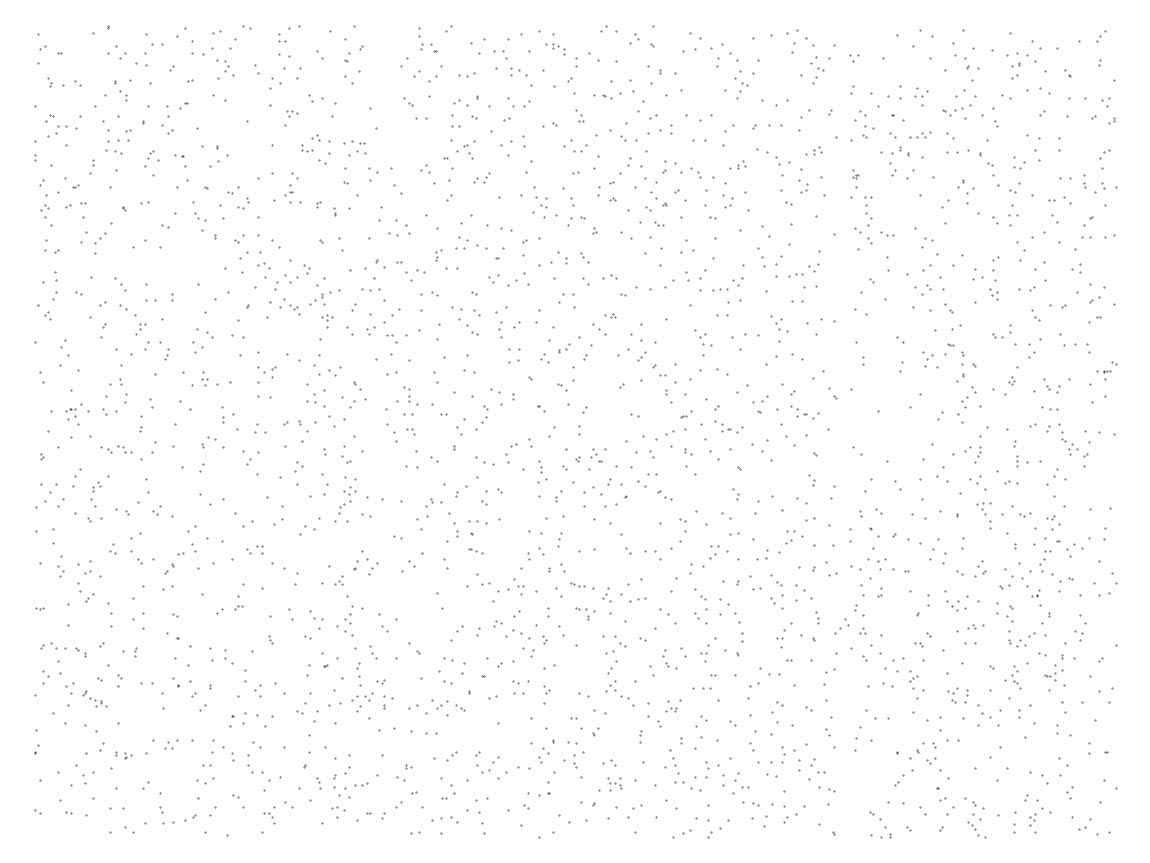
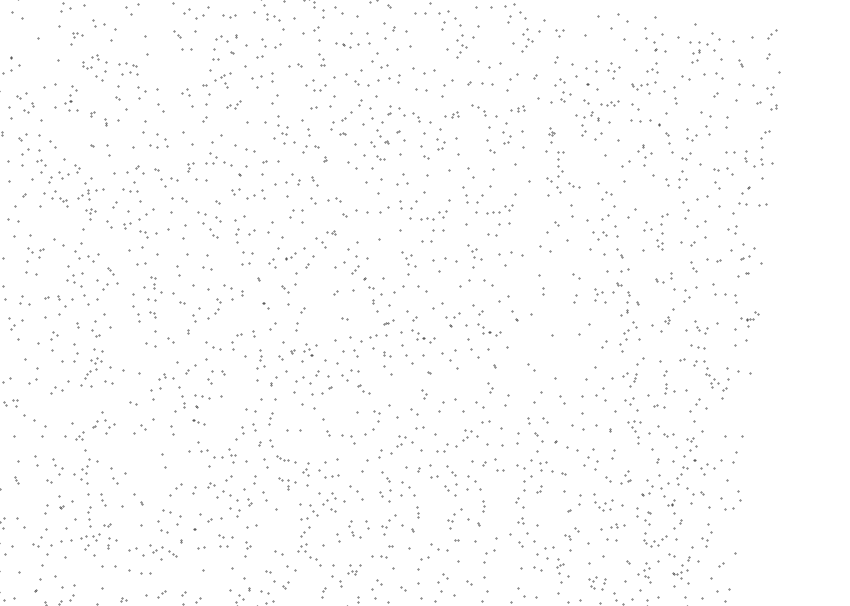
part: (966, 88) -> (652, 67), size x0.62
part: (768, 156) -> (479, 109), size x0.71
part: (841, 626) -> (329, 498), moved
part: (741, 632) -> (417, 512), size x0.62

